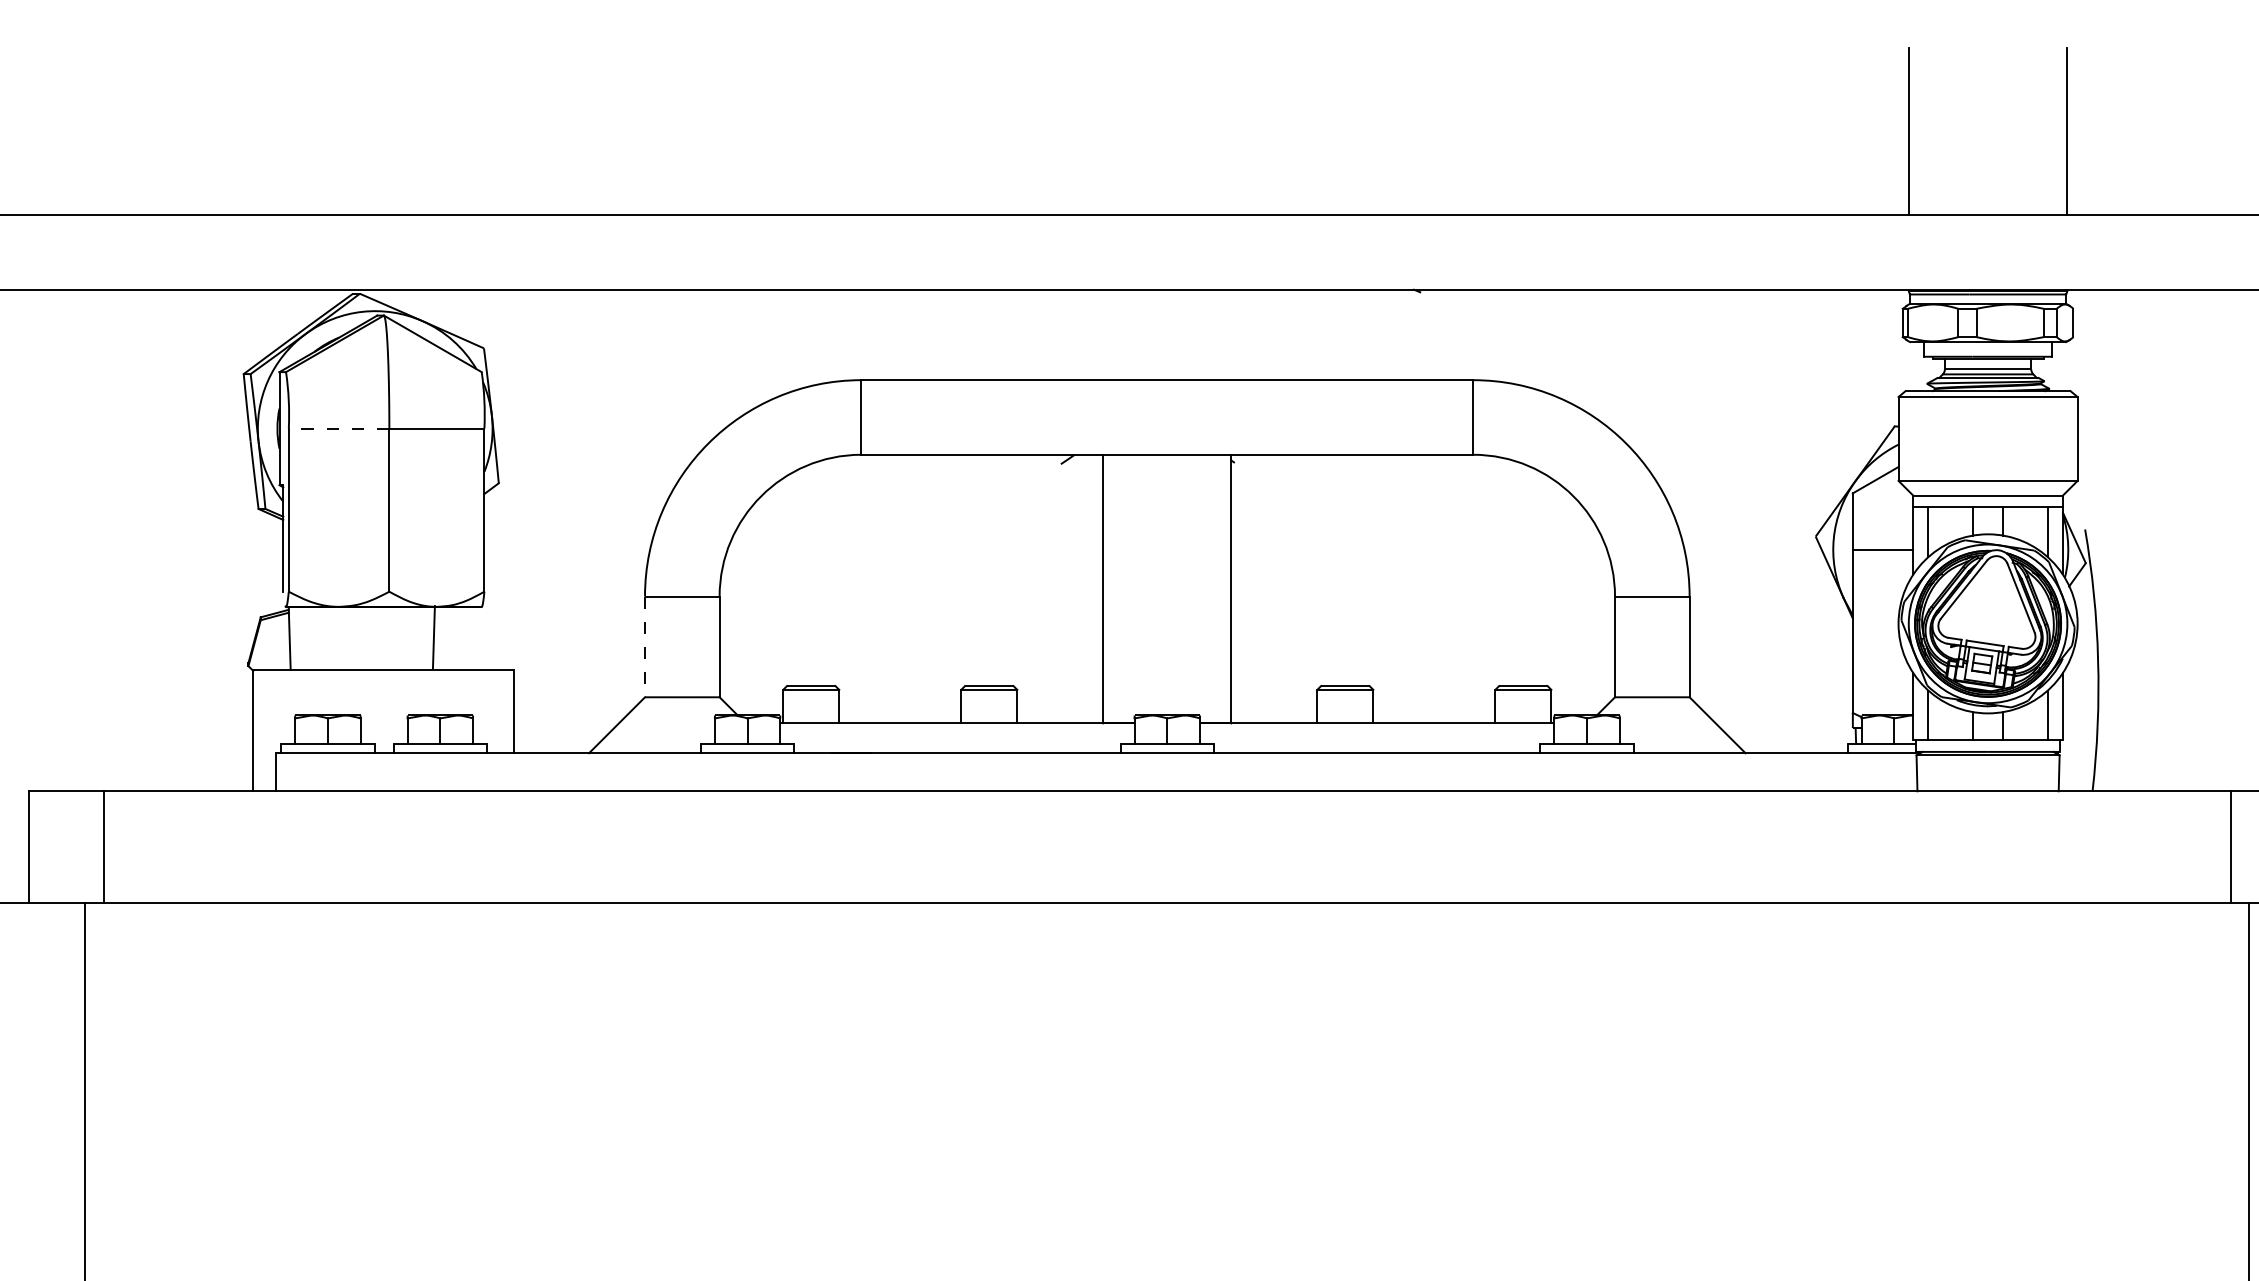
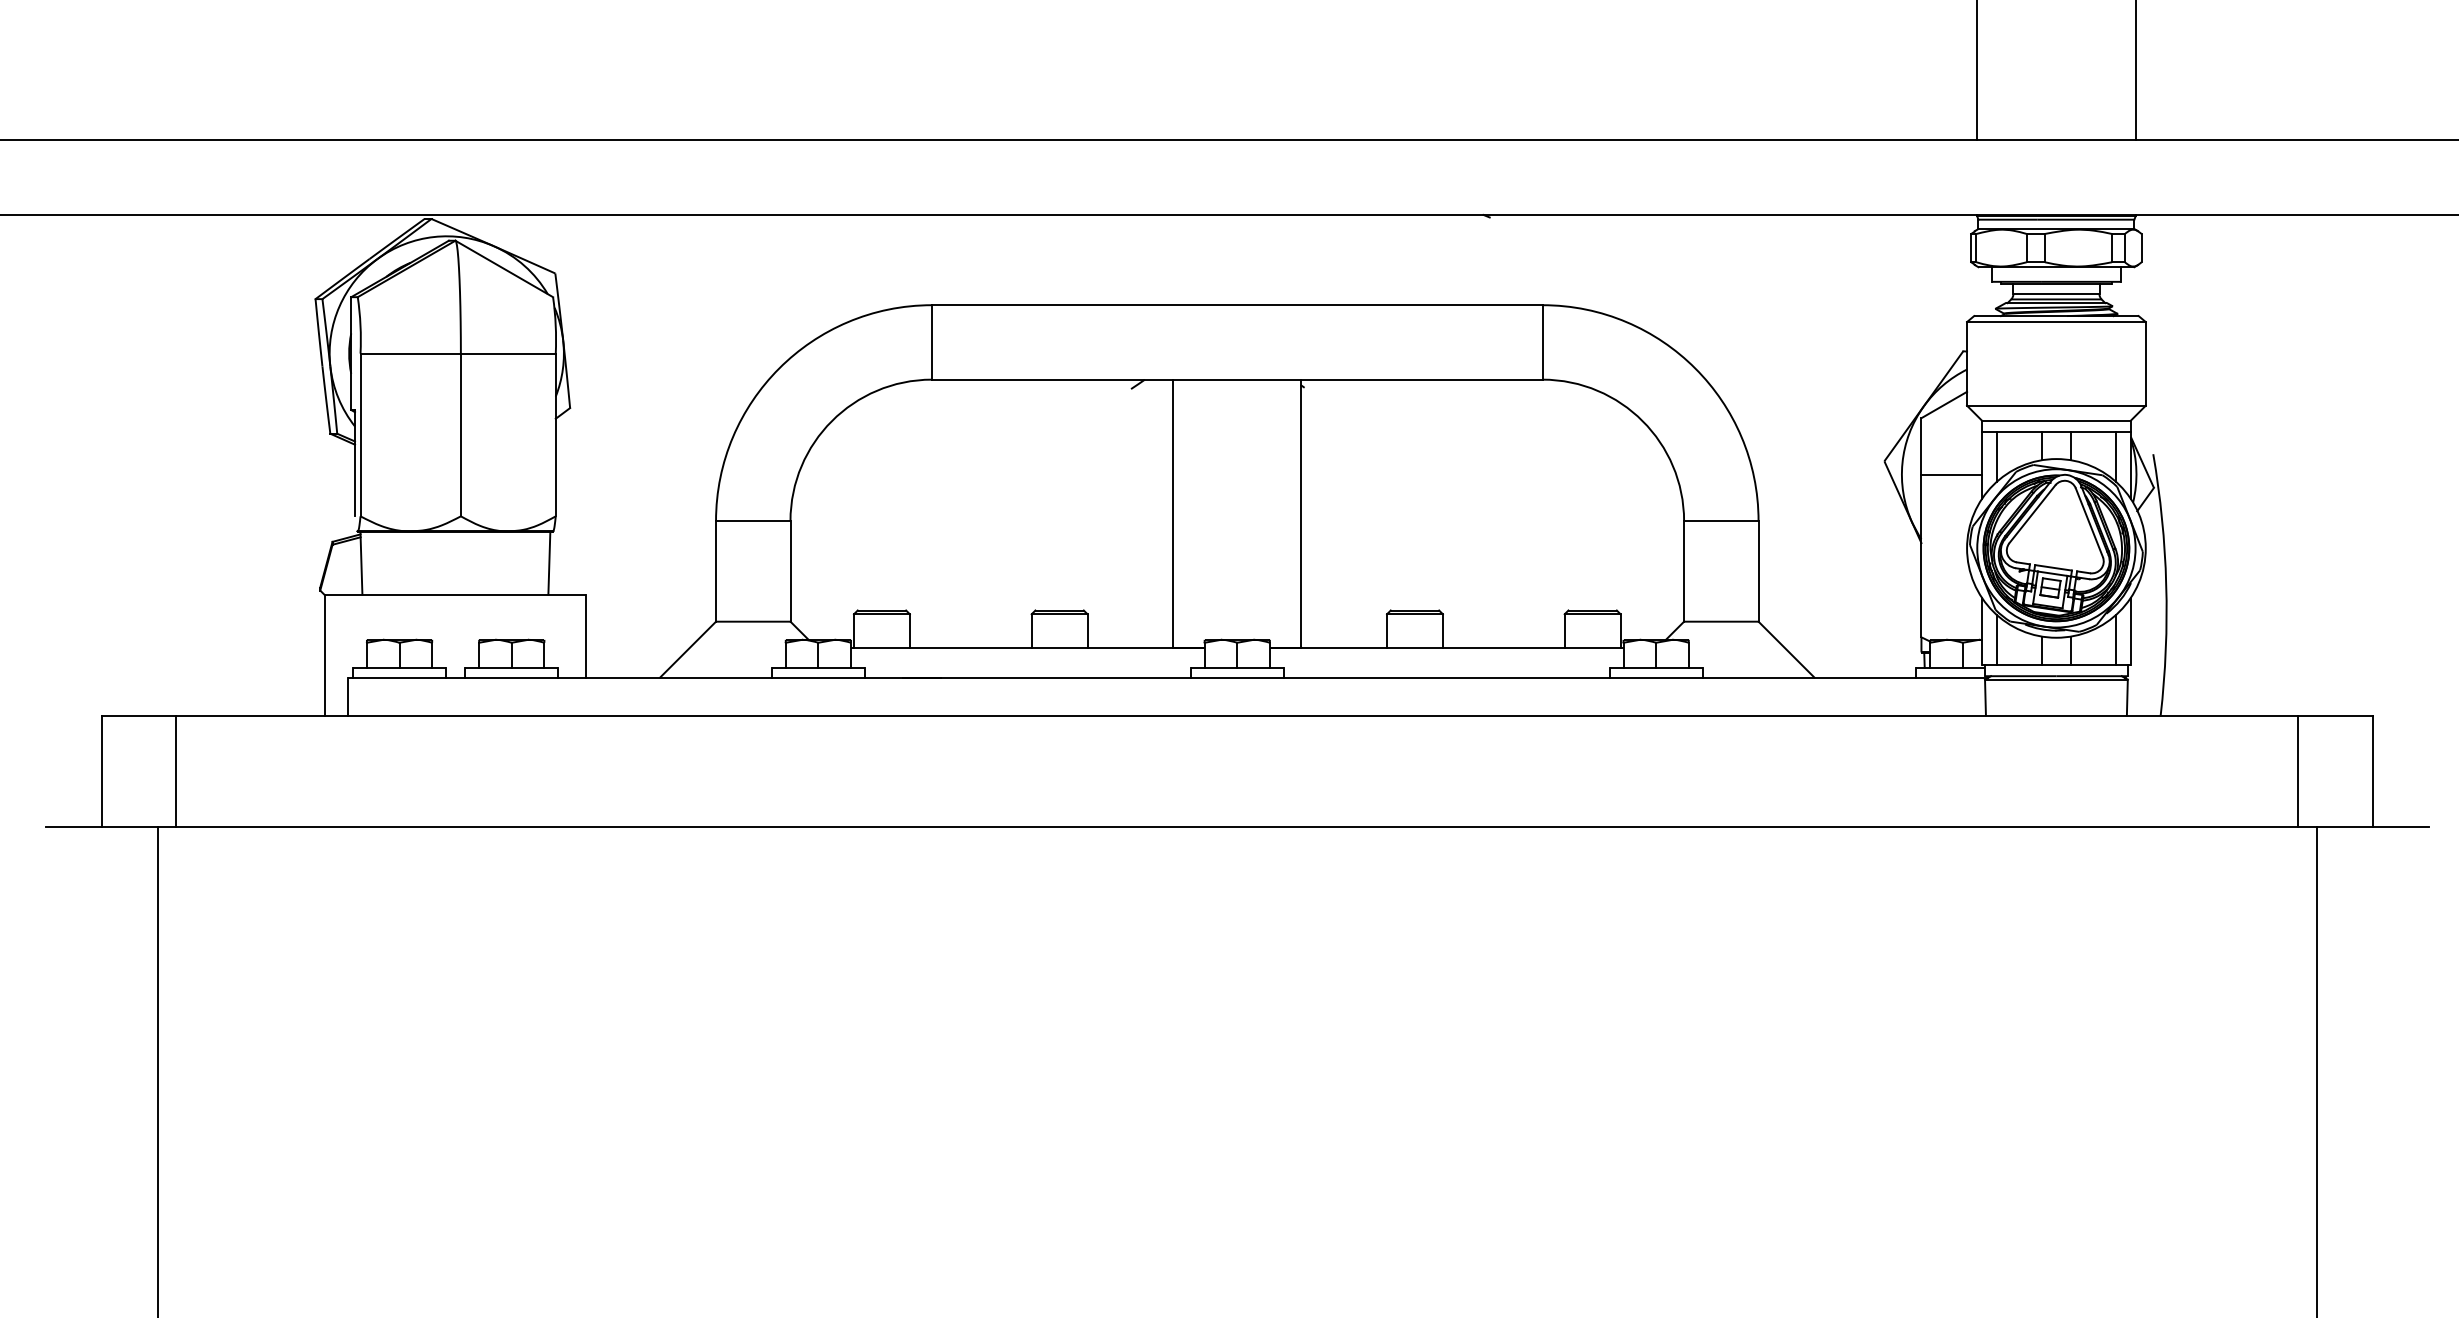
line: (338, 428) -> (410, 353), dashed -> solid
line: (434, 636) -> (549, 562), moved
line: (645, 647) -> (716, 571), dashed -> solid

